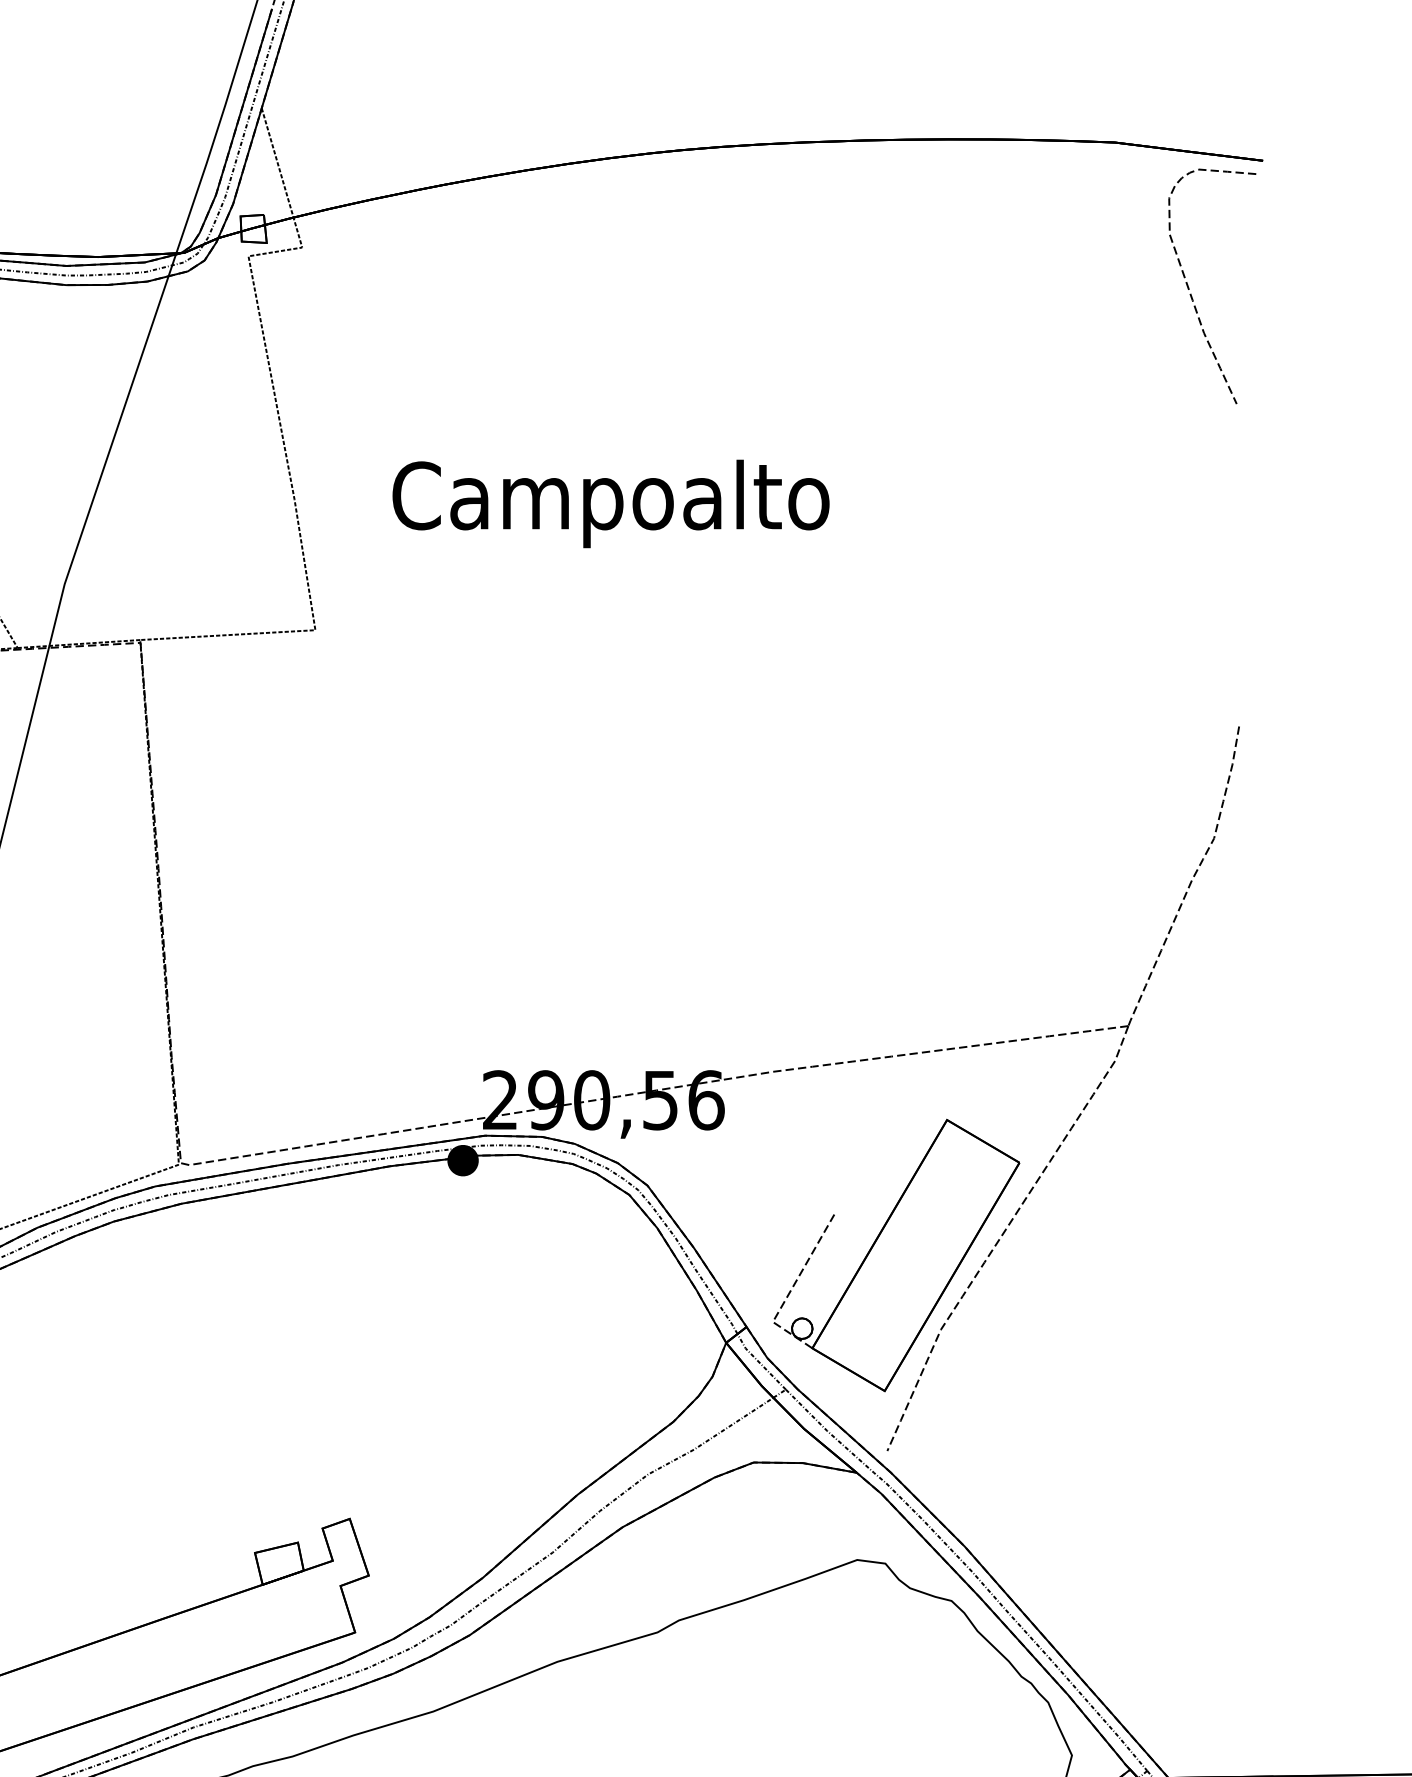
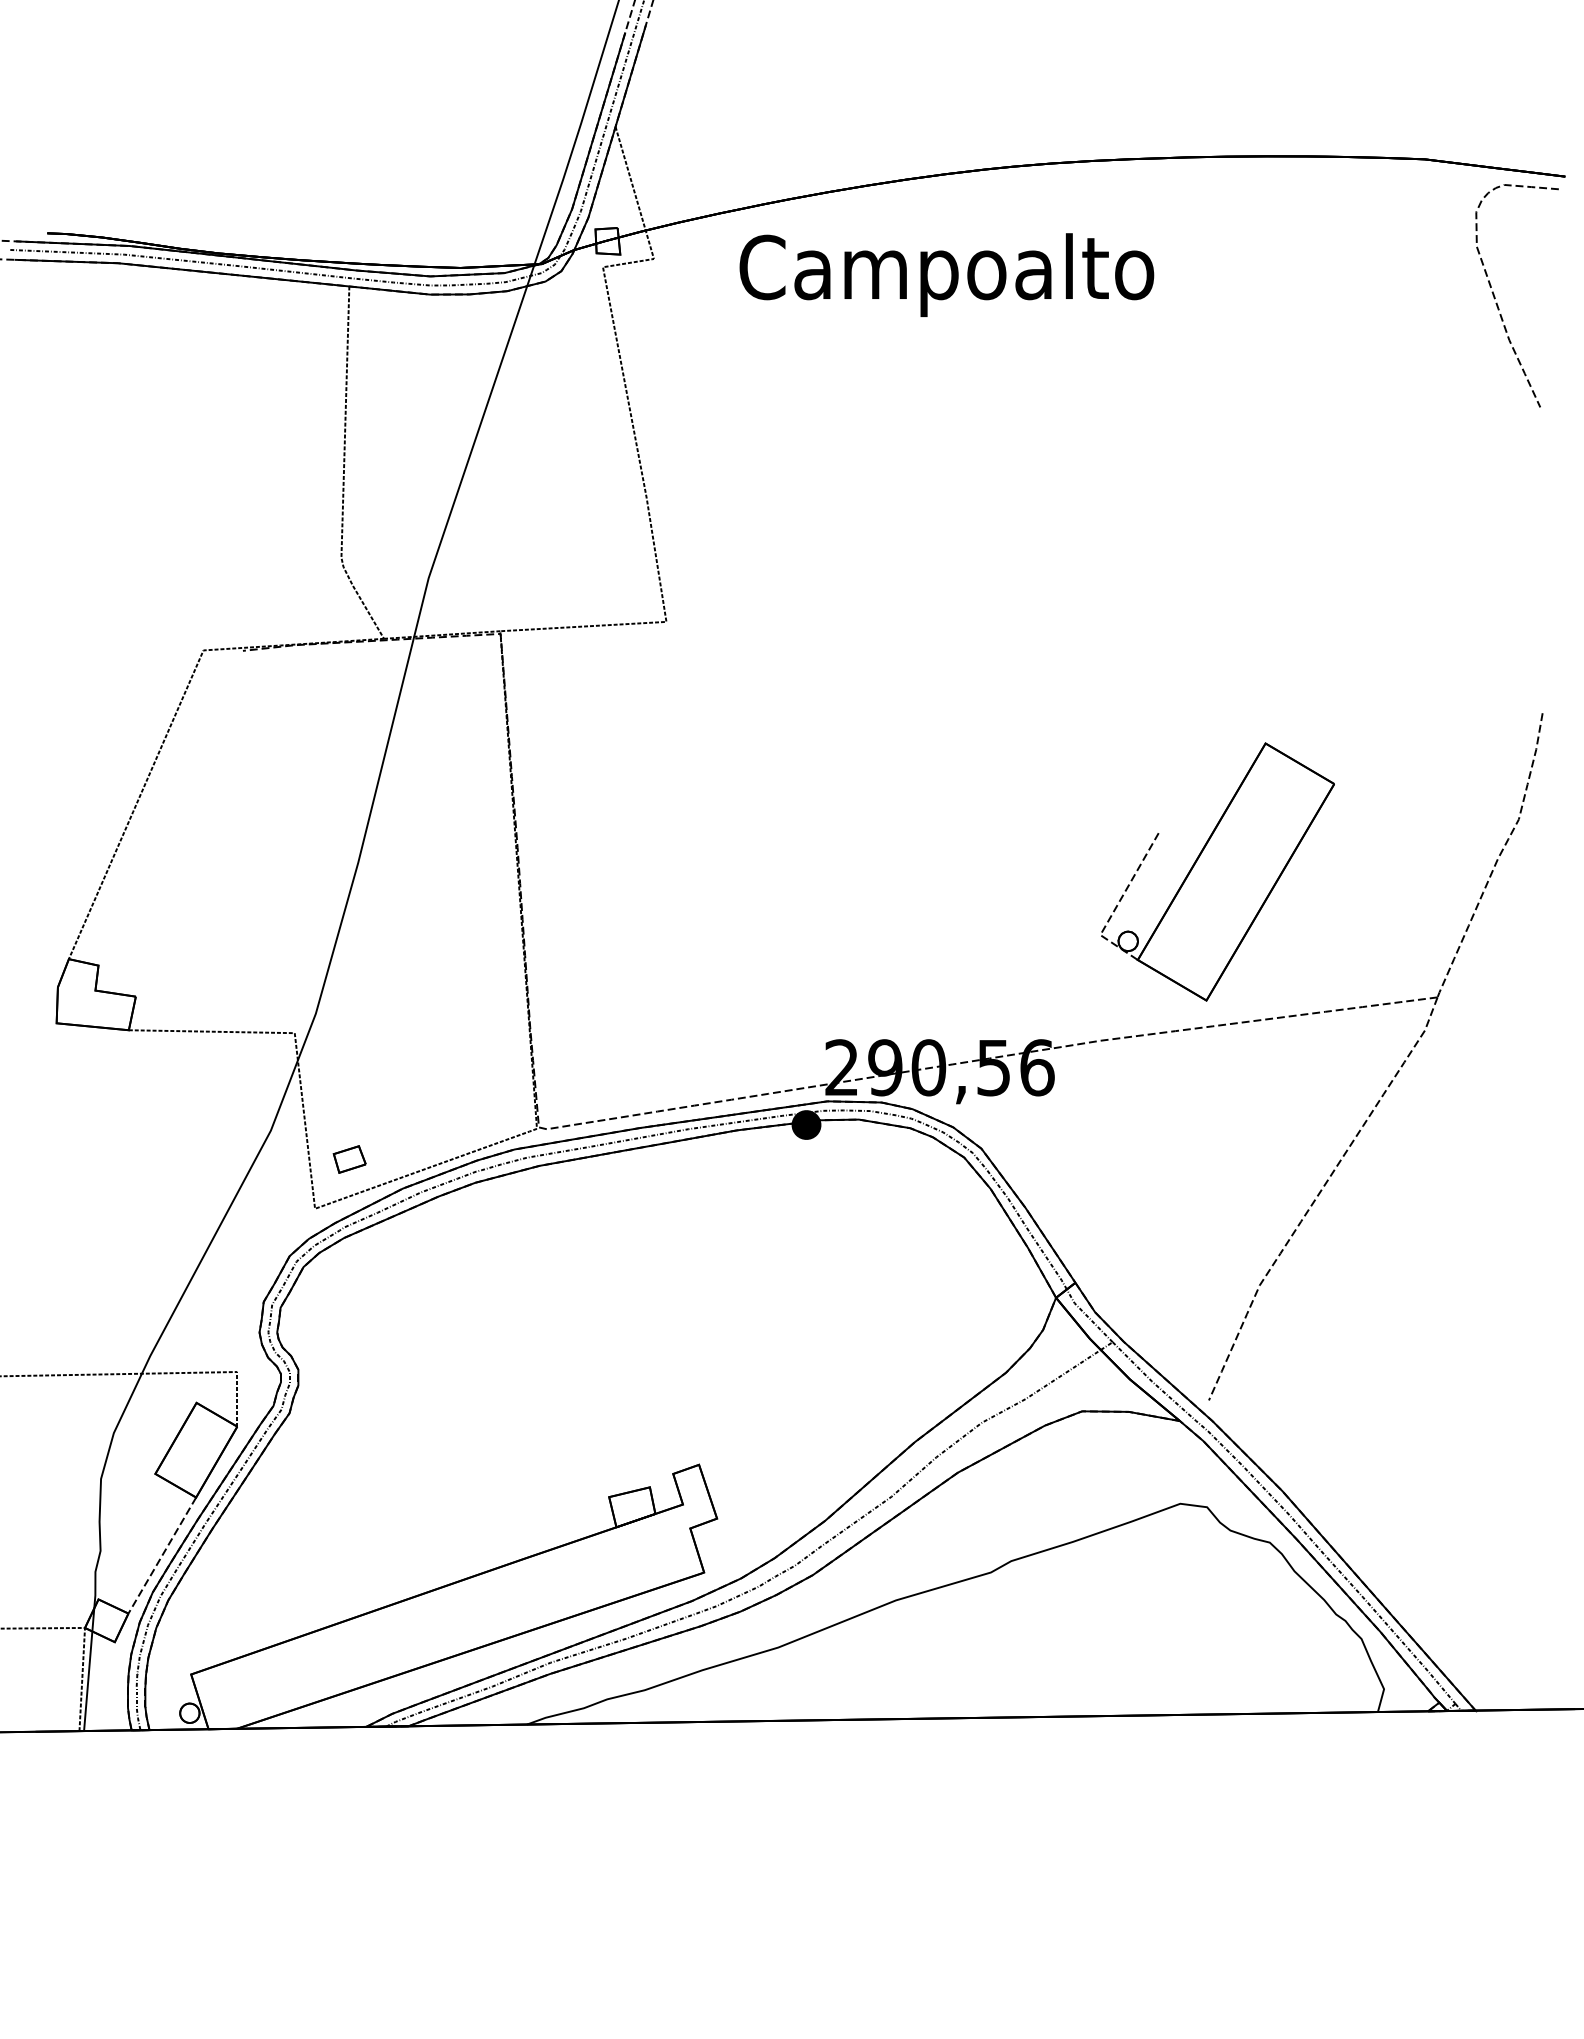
text: (610, 503) -> (946, 274), moved
part: (896, 1254) -> (1217, 871), moved

